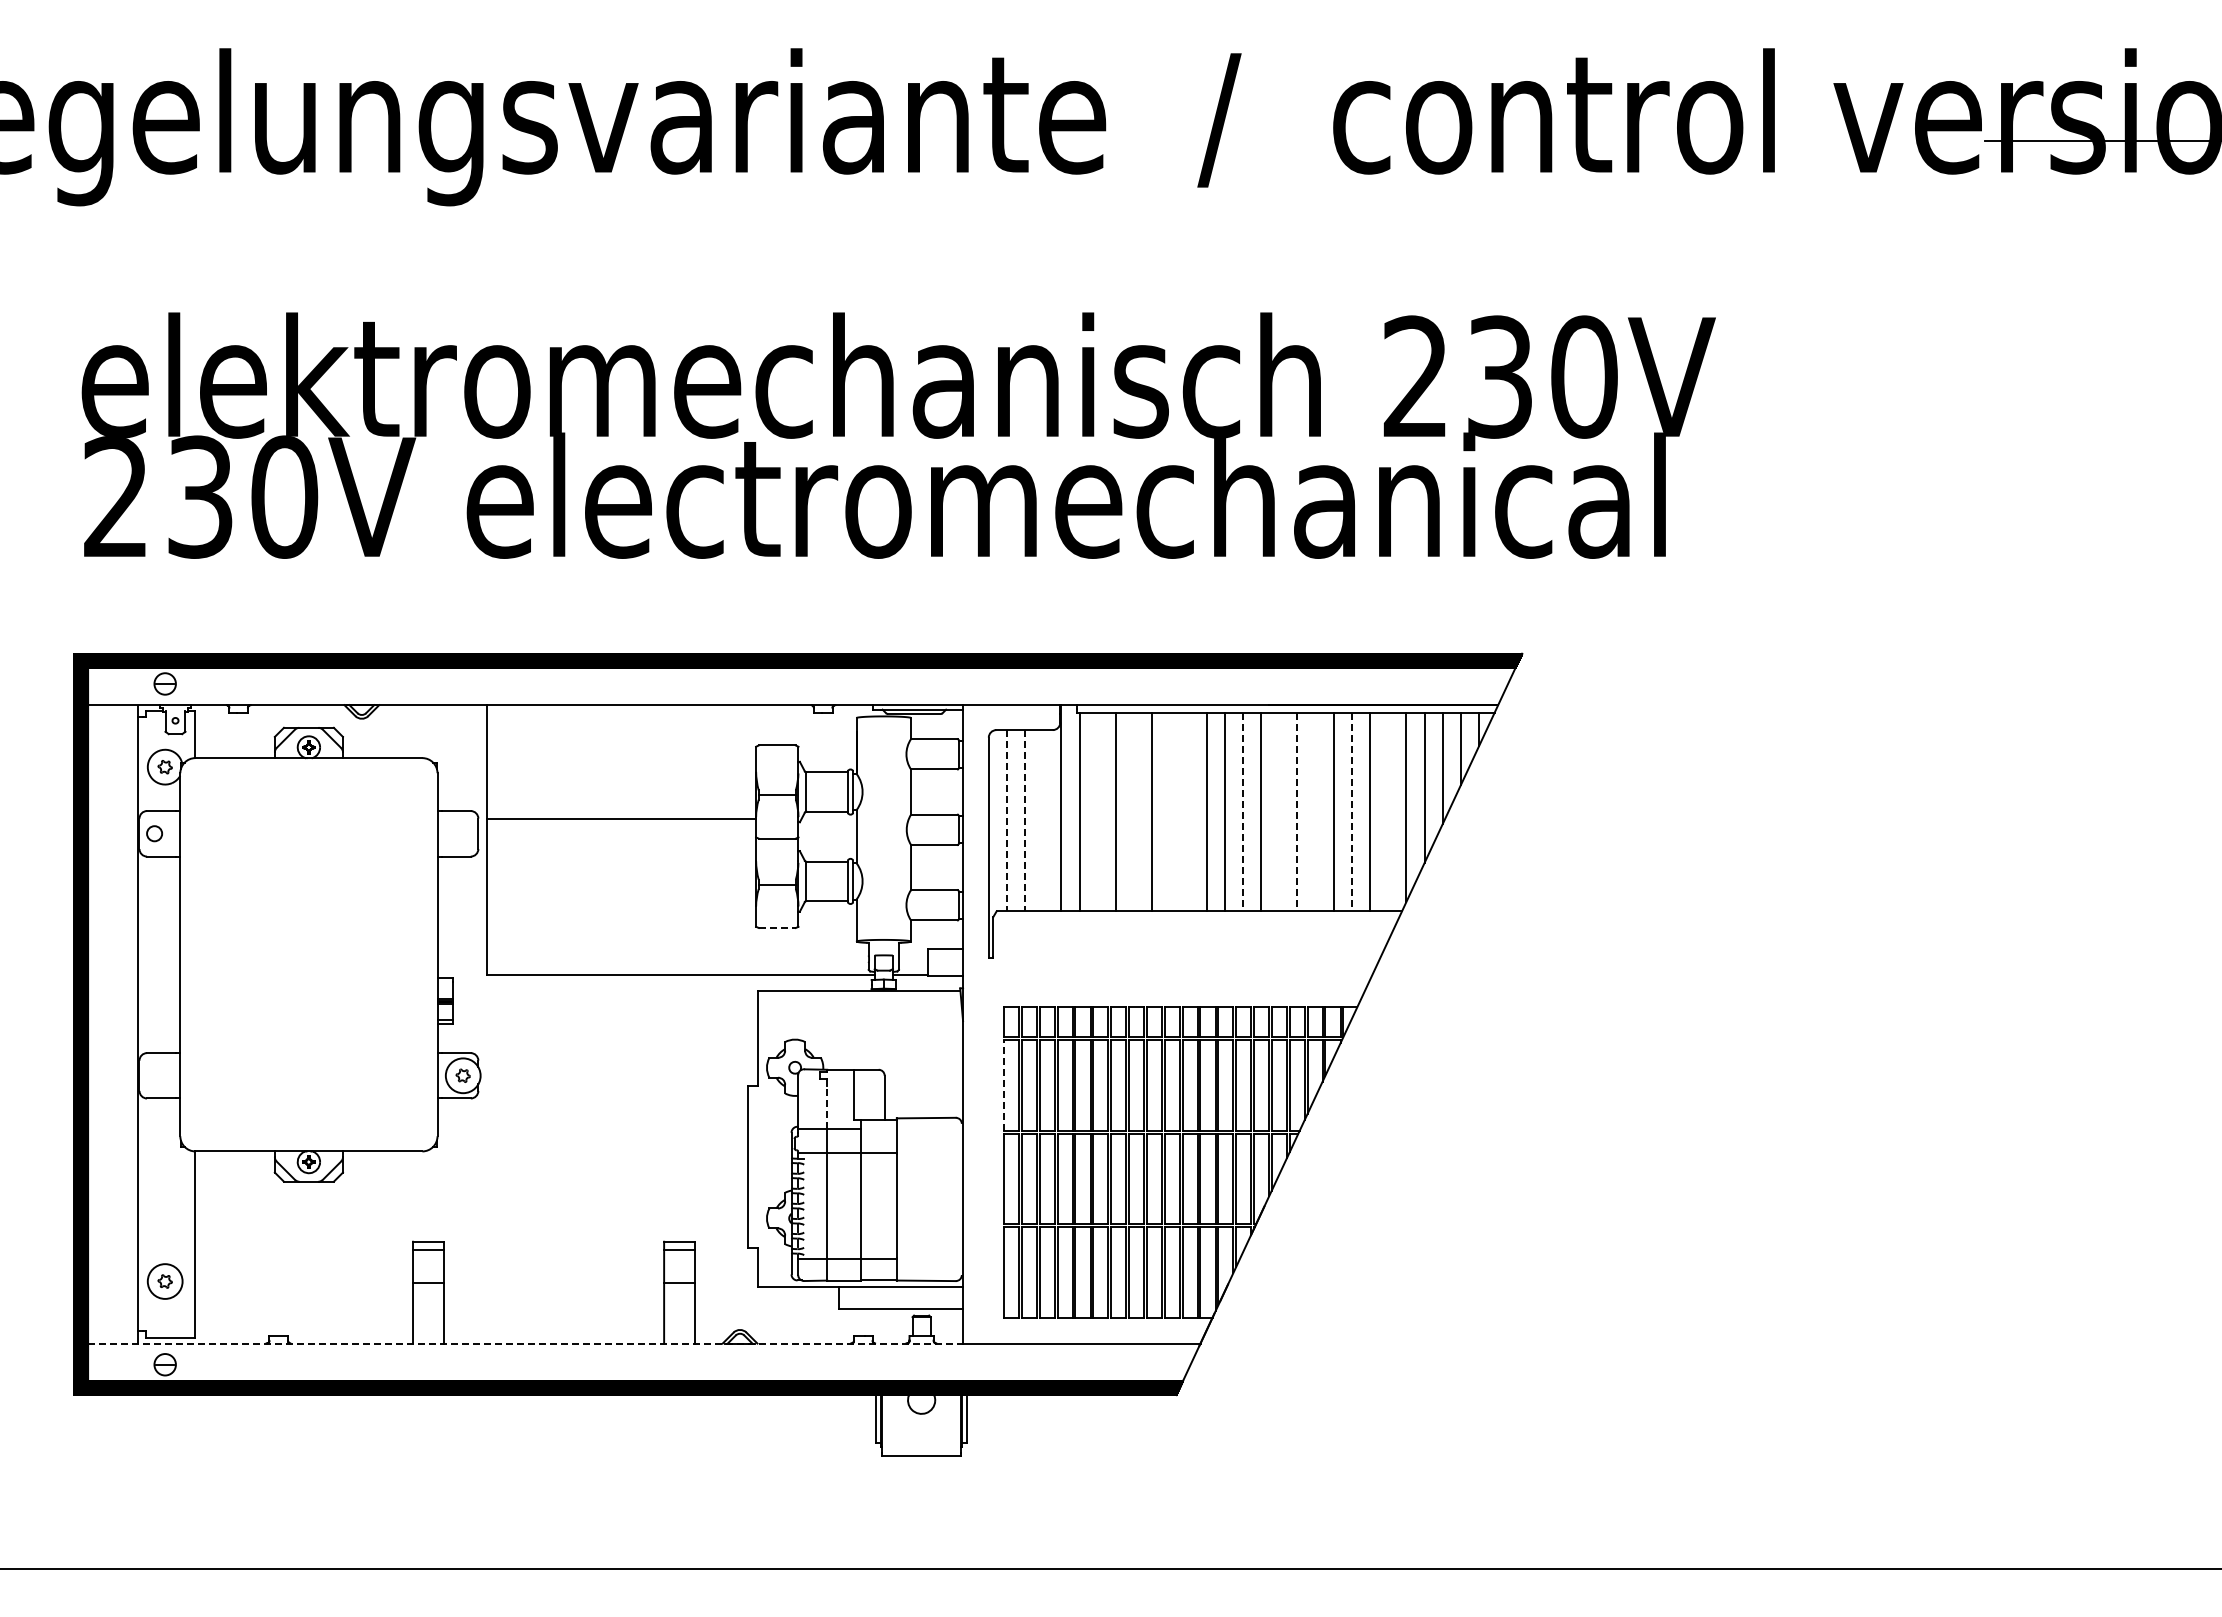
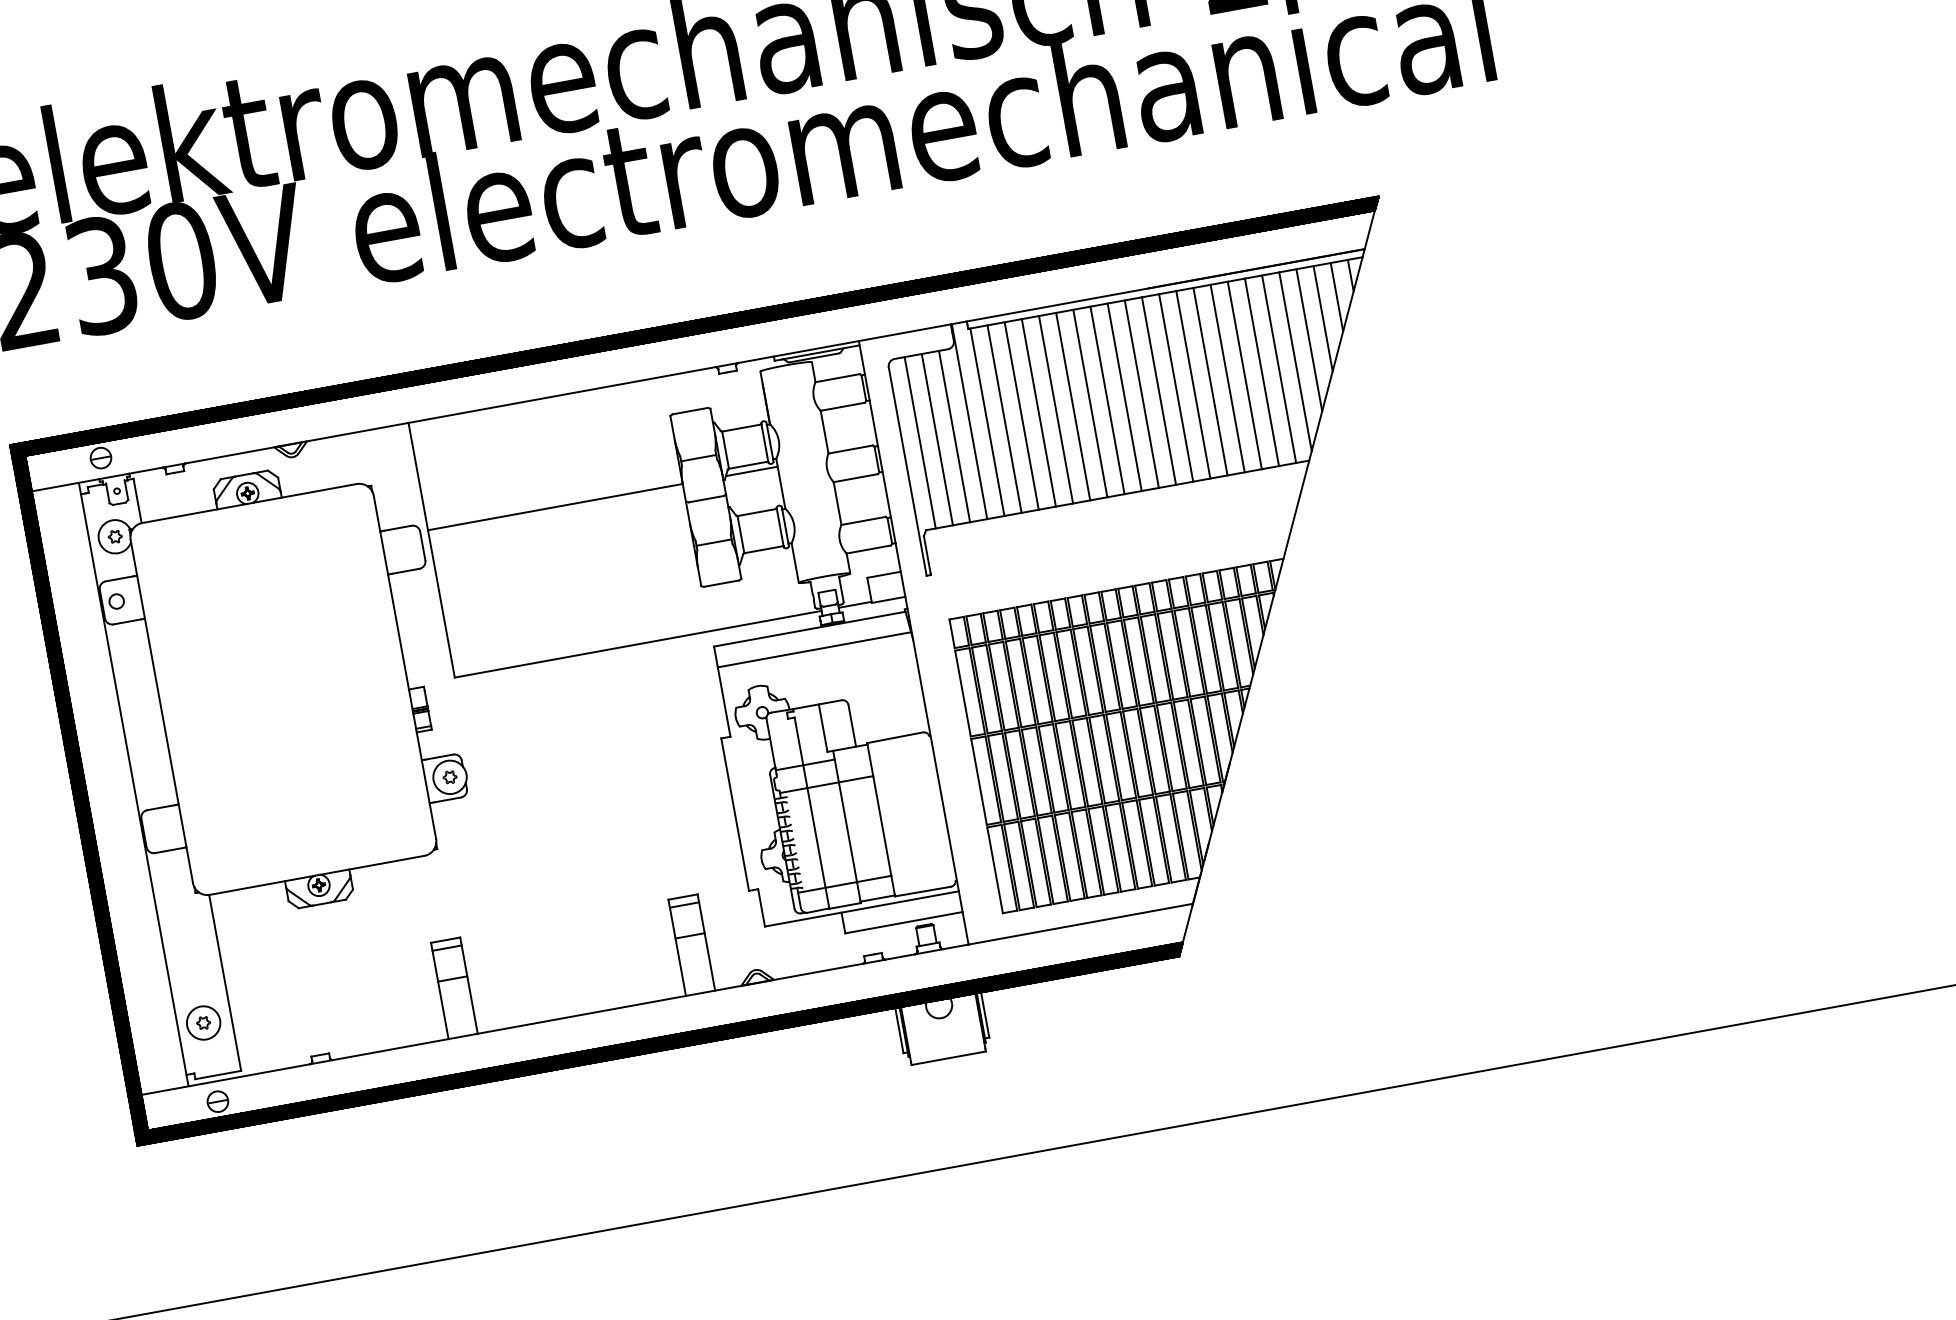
line: (1097, 812) -> (1004, 419), added
line: (1134, 812) -> (1039, 413), added
line: (1170, 812) -> (1073, 406), added
line: (1188, 812) -> (1090, 403), added
line: (1242, 812) -> (1141, 394), dashed -> solid
line: (1279, 812) -> (1176, 388), added
line: (1297, 812) -> (1193, 385), dashed -> solid
line: (1315, 812) -> (1210, 382), added
line: (1351, 812) -> (1244, 375), dashed -> solid
line: (1388, 812) -> (1279, 369), added
line: (828, 818) -> (751, 471), added
line: (1006, 820) -> (919, 442), dashed -> solid
line: (1025, 820) -> (937, 439), dashed -> solid
line: (1043, 820) -> (954, 436), added
line: (777, 927) -> (721, 583), dashed -> solid
line: (859, 1013) -> (813, 650), added
line: (1004, 1084) -> (963, 692), dashed -> solid
line: (827, 1107) -> (799, 744), dashed -> solid
line: (526, 1343) -> (555, 1019), dashed -> solid

